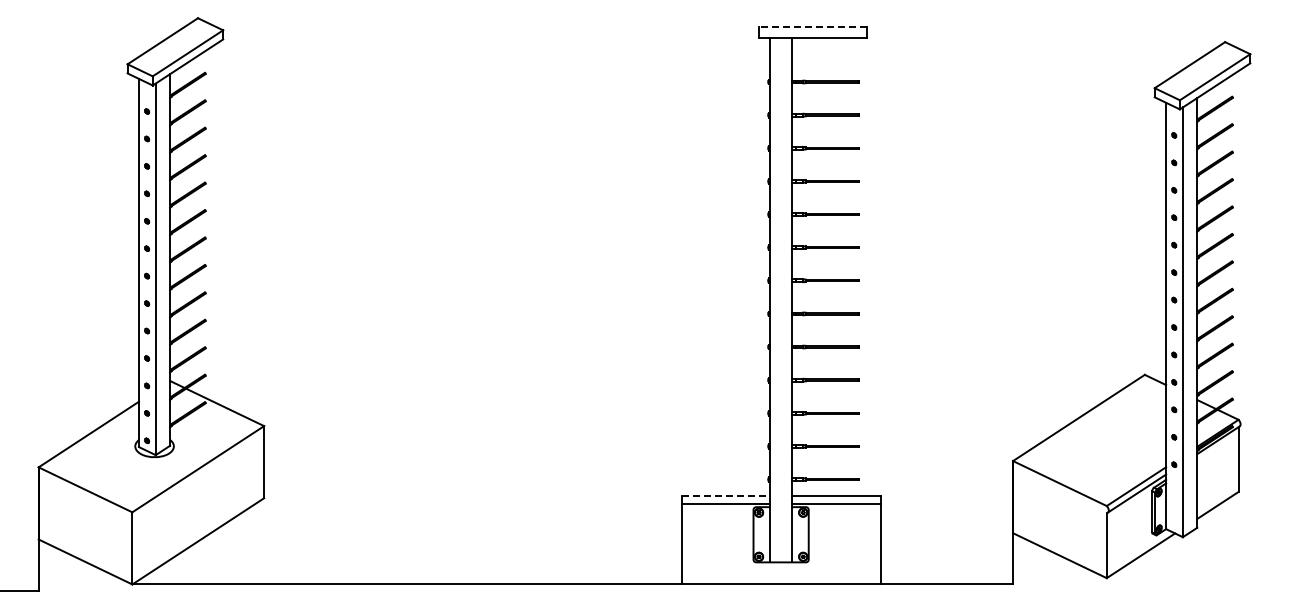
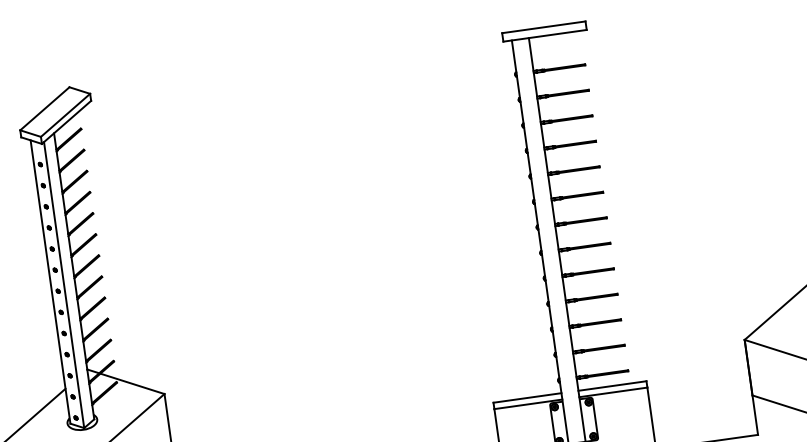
line: (812, 26) -> (543, 27), dashed -> solid
line: (726, 496) -> (527, 398), dashed -> solid

